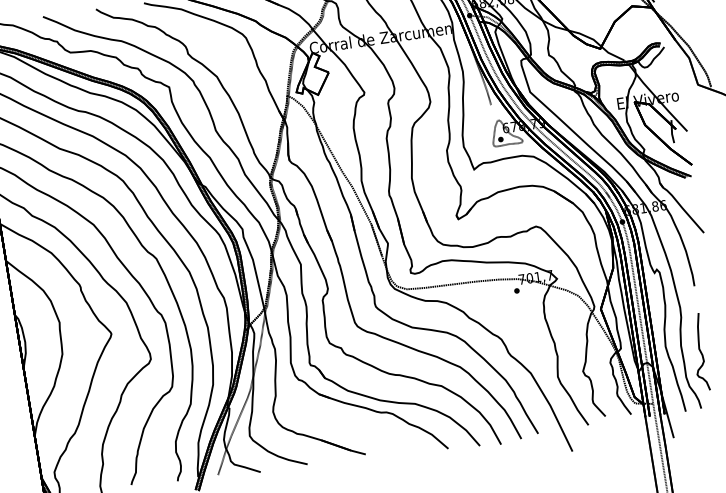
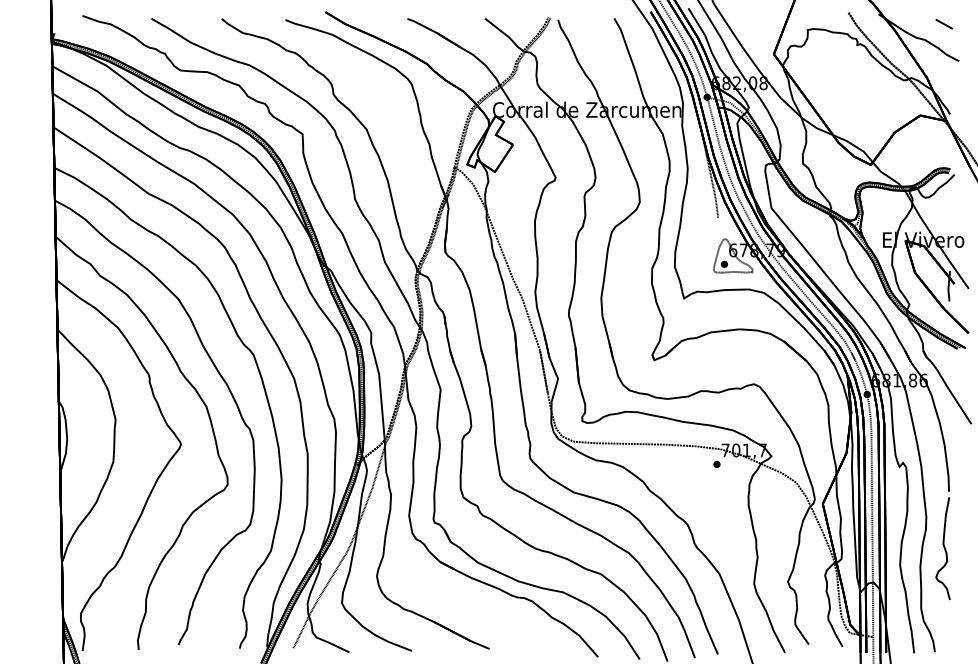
curve: (699, 351) -> (943, 547), moved

